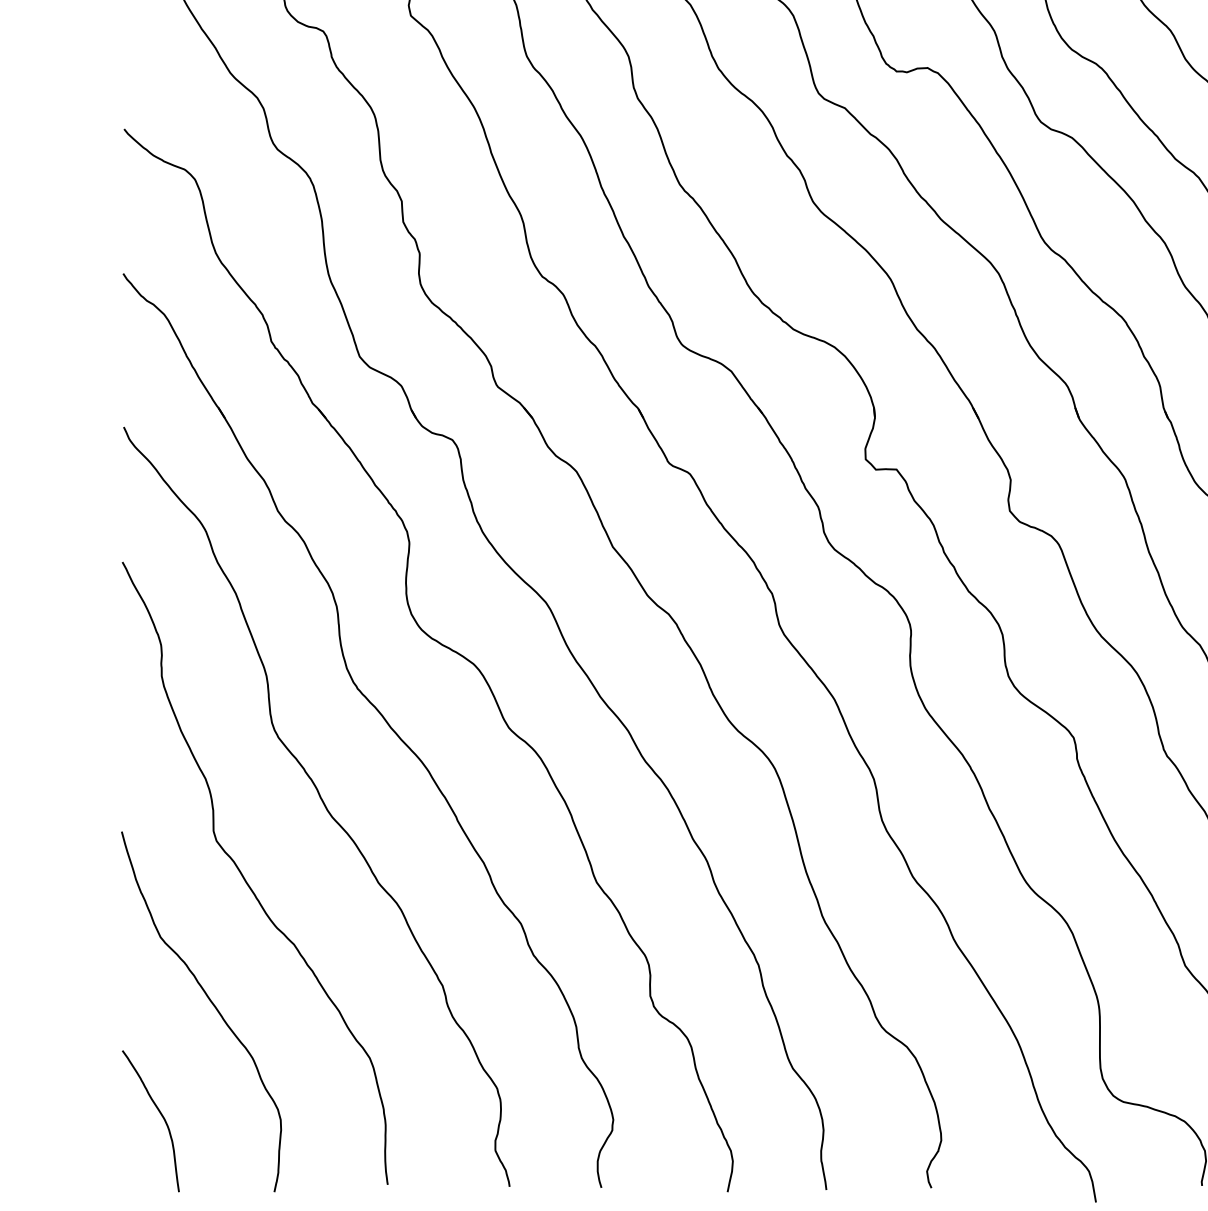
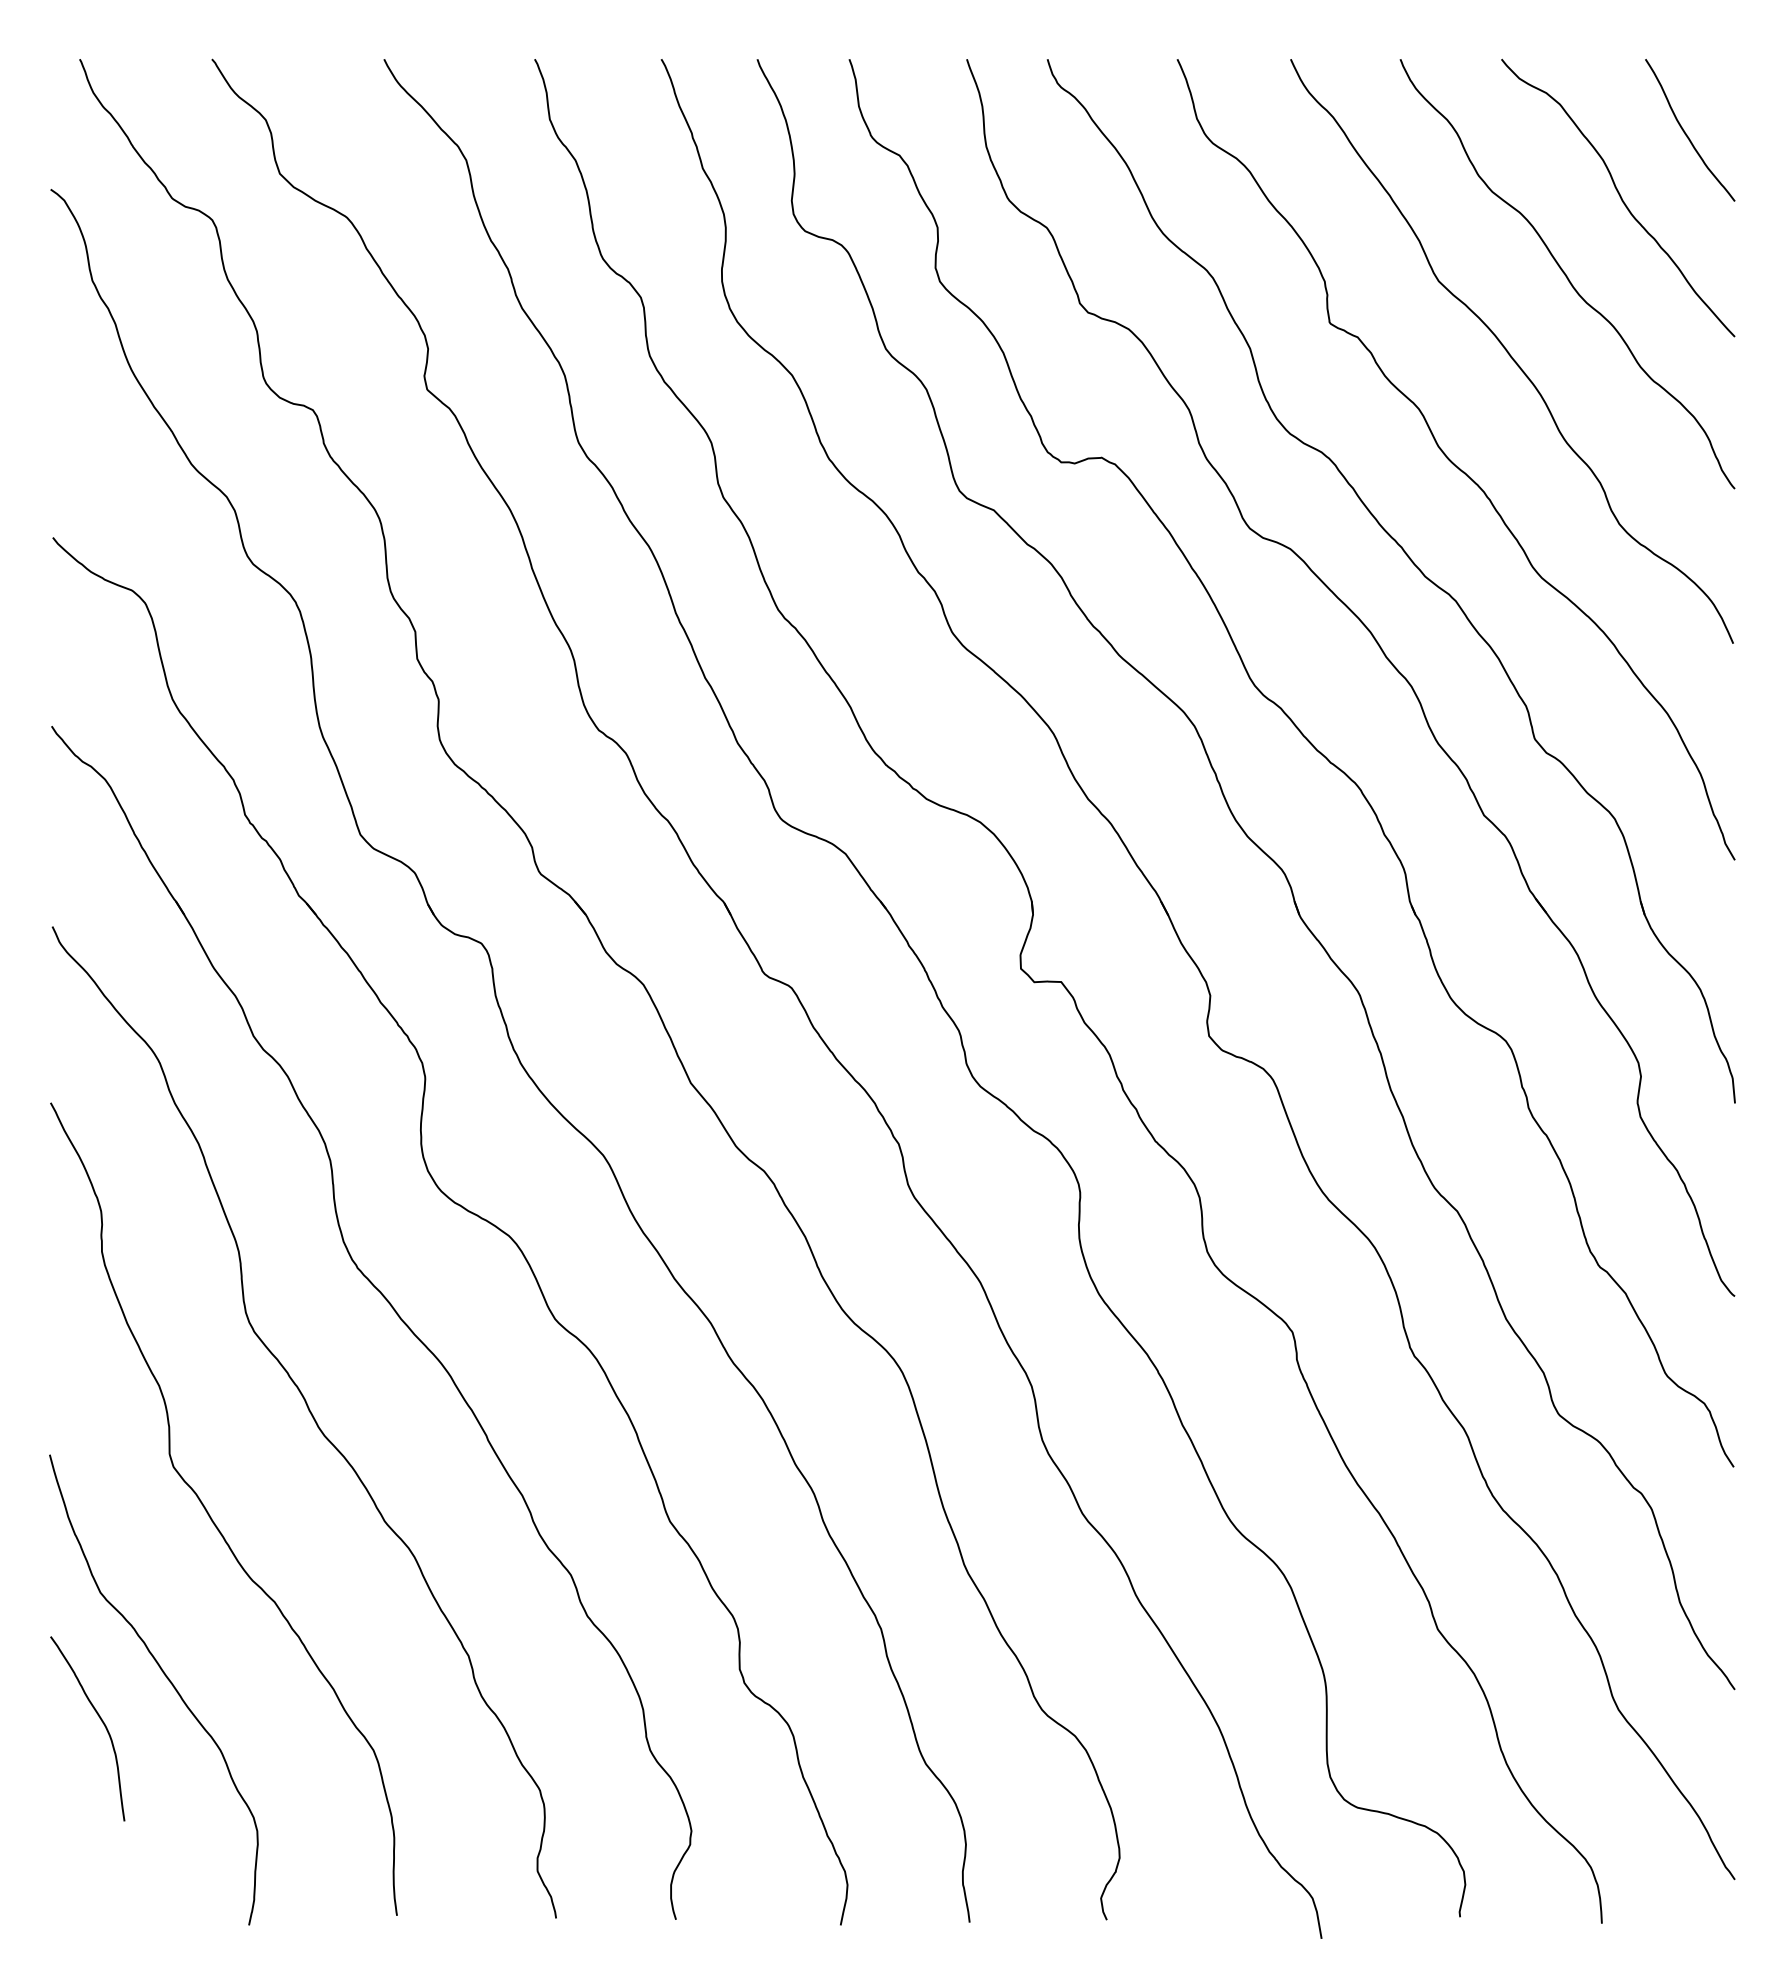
curve: (159, 1113) -> (99, 1718), moved

